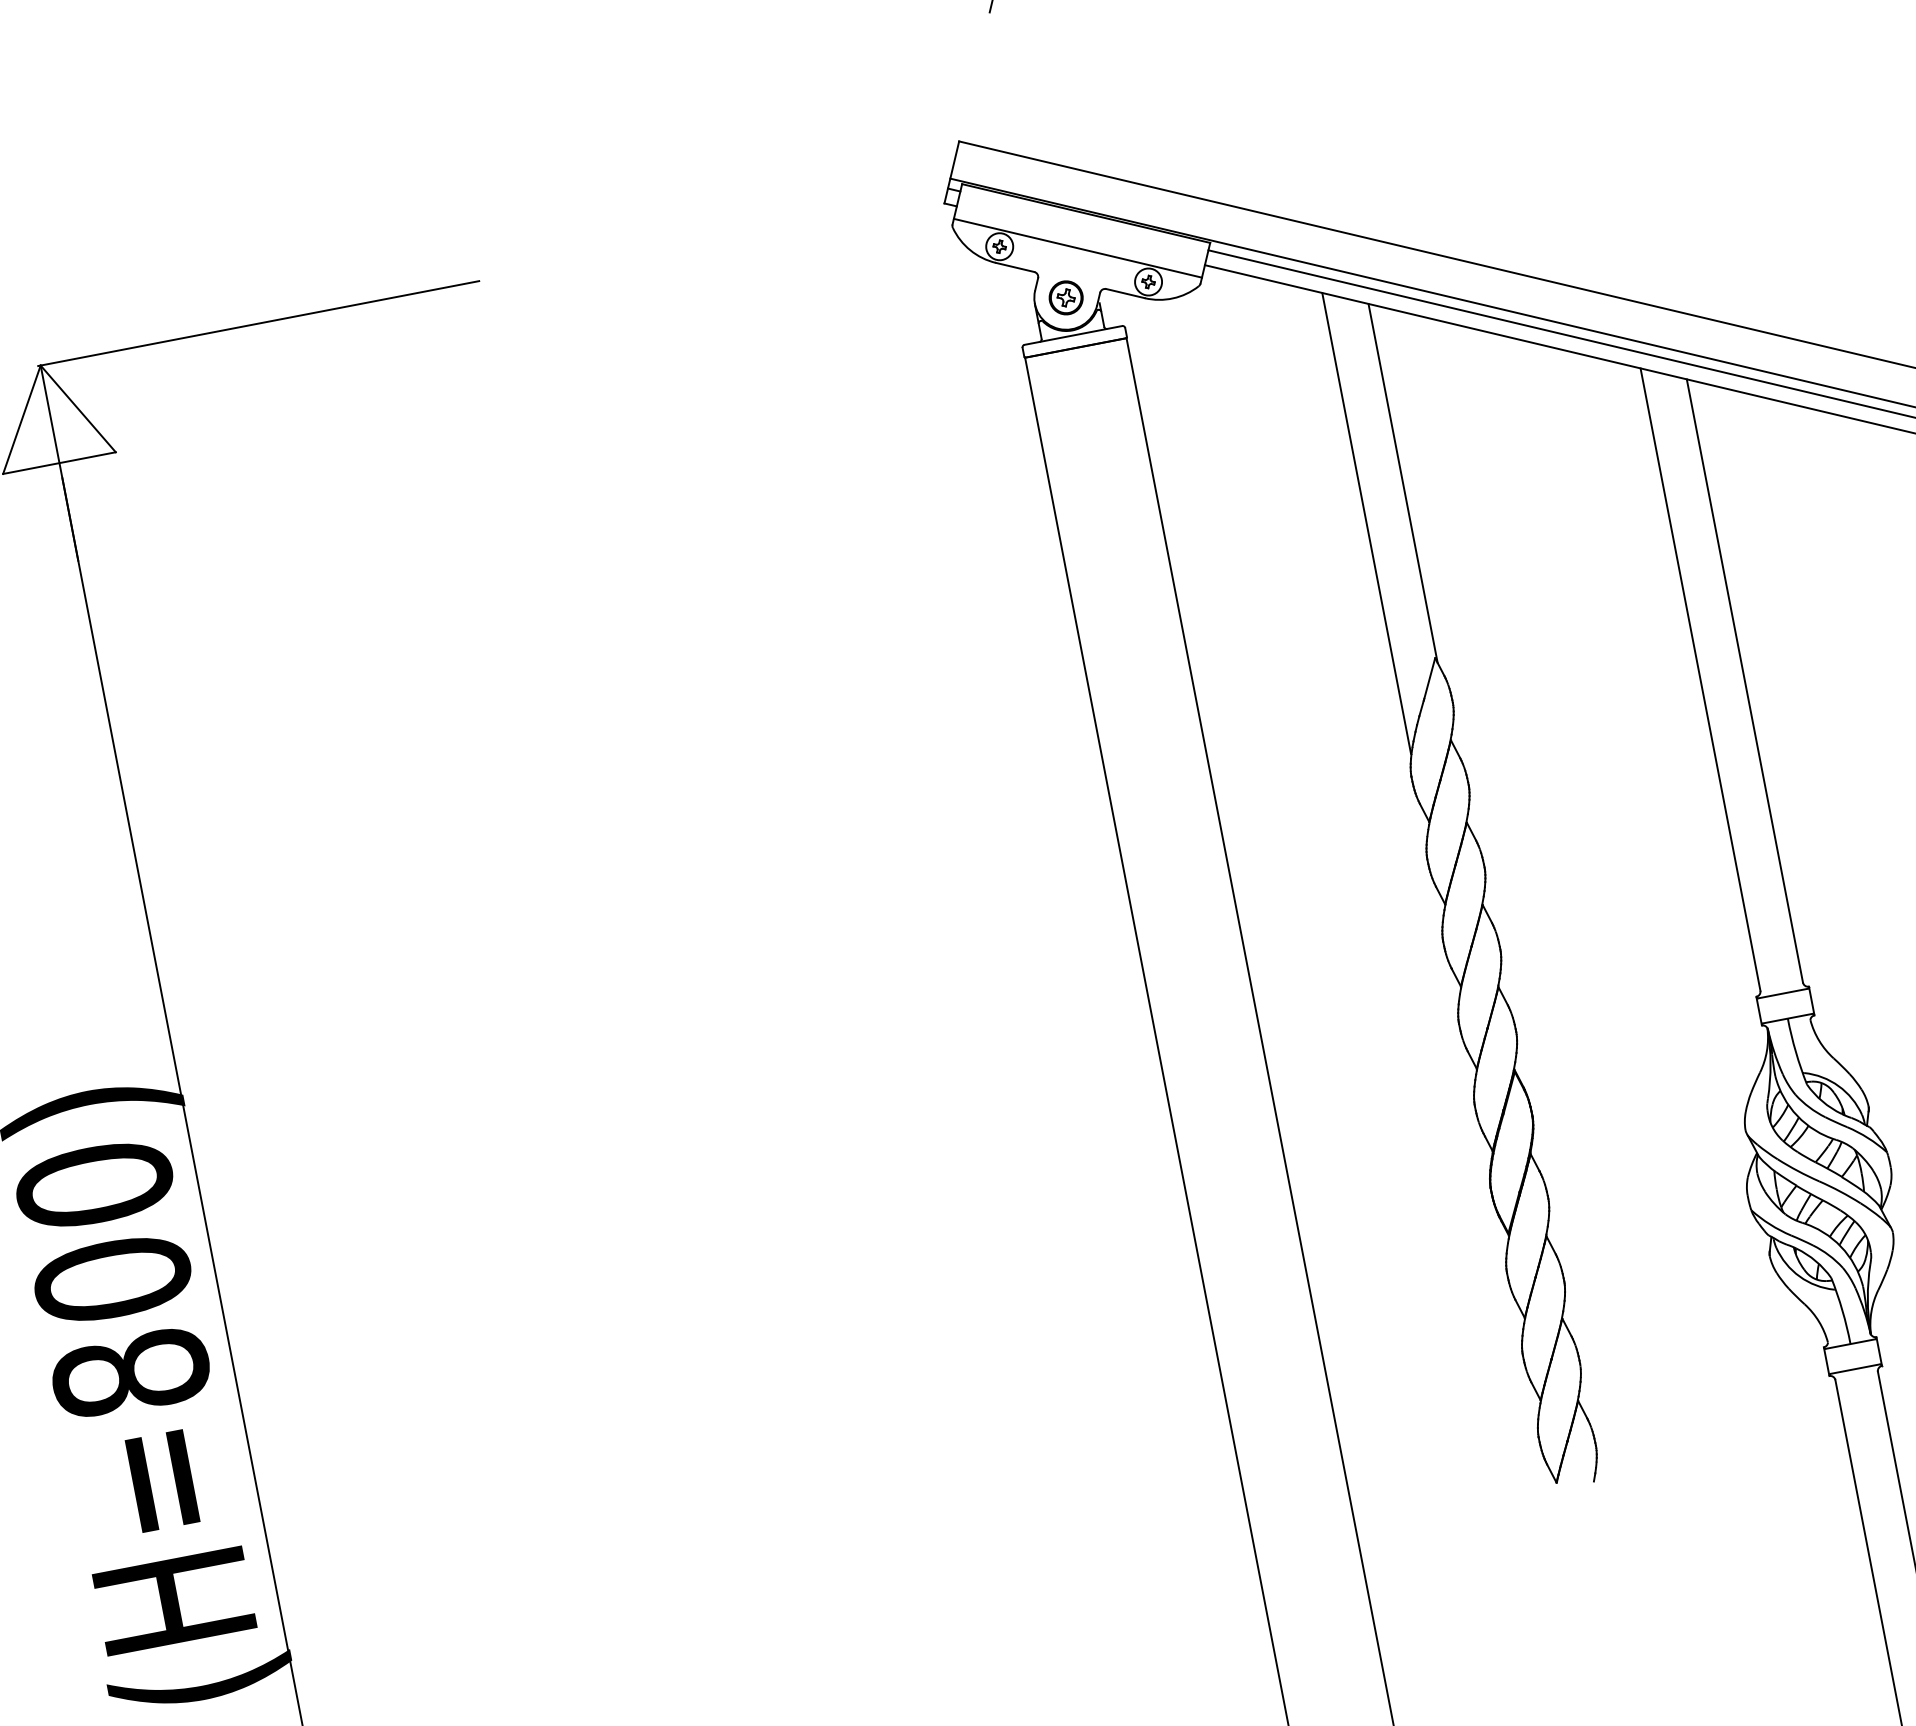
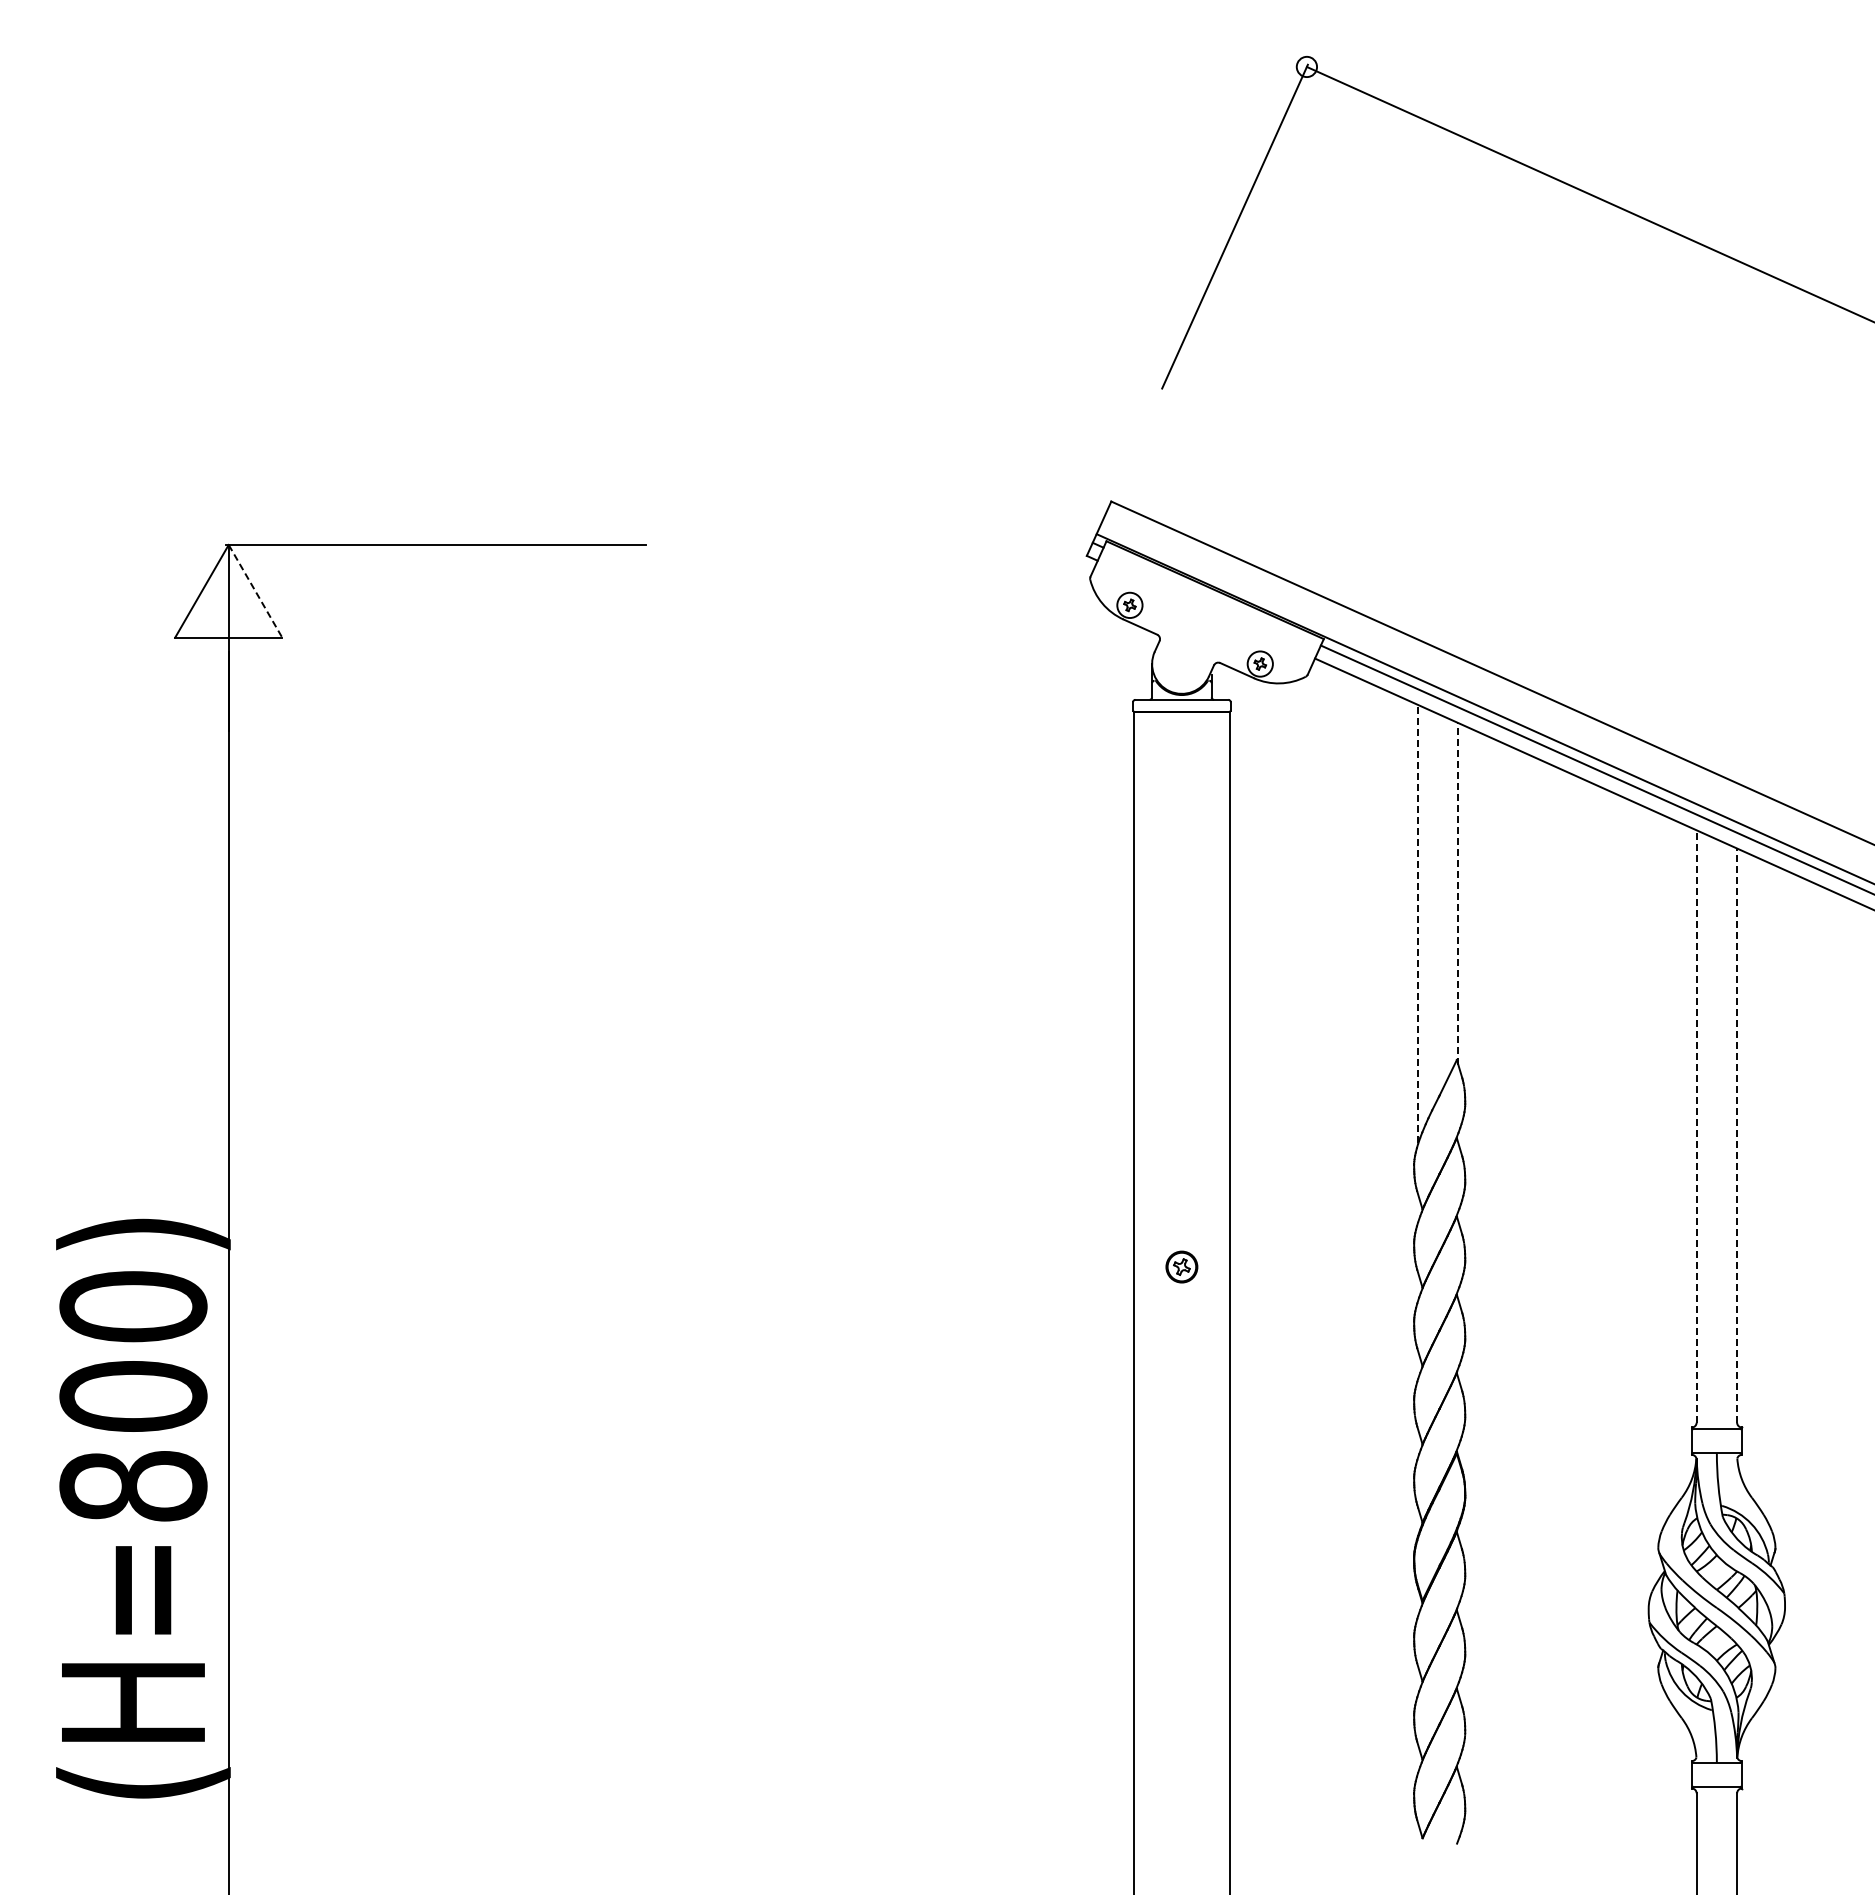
line: (1077, 248) -> (1201, 620), removed
part: (1065, 297) -> (1181, 1266), moved
line: (78, 409) -> (255, 591), solid -> dashed
line: (1403, 482) -> (1458, 893), solid -> dashed
line: (1366, 522) -> (1417, 923), solid -> dashed
line: (1700, 679) -> (1696, 1126), solid -> dashed
line: (1745, 680) -> (1737, 1135), solid -> dashed

